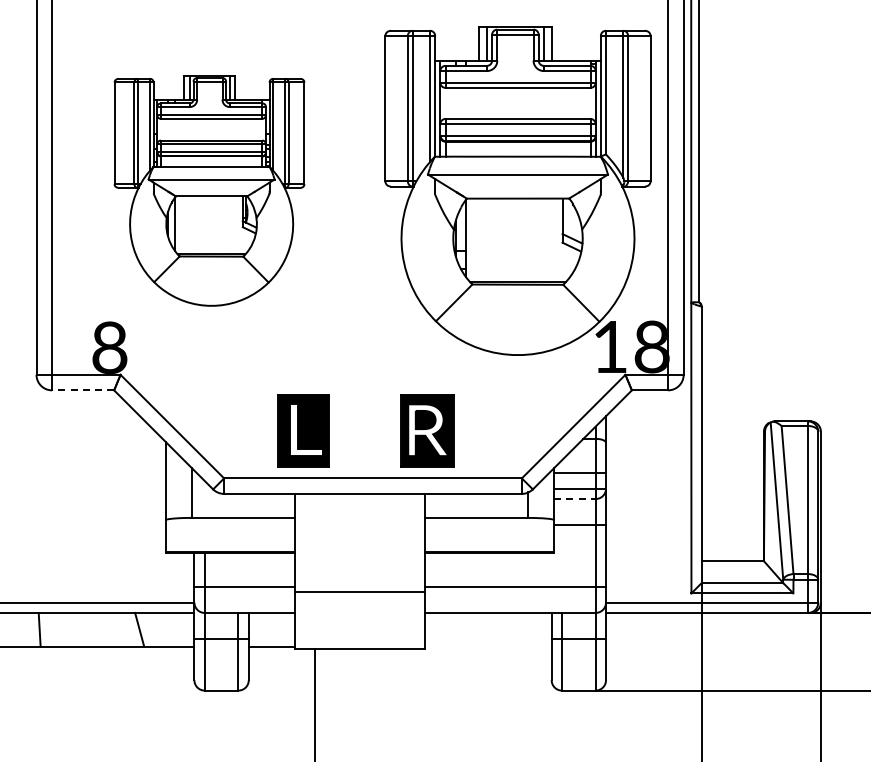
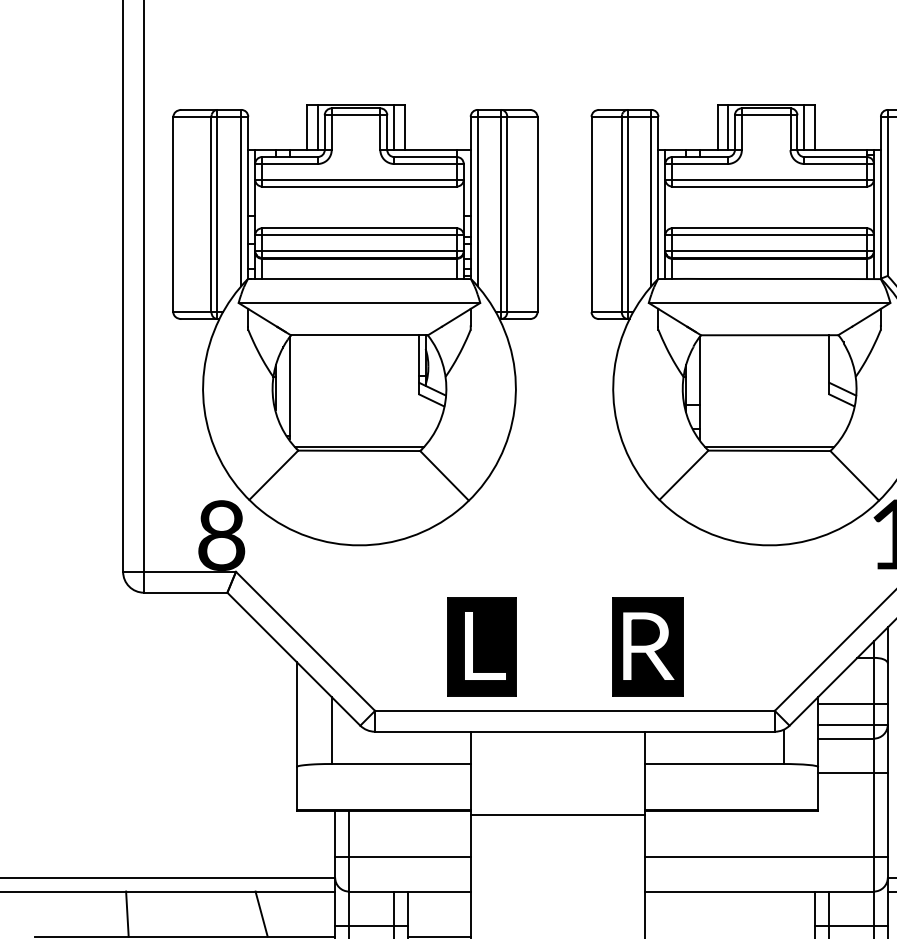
part: (209, 190) -> (355, 324), size x1.43
line: (82, 390) -> (184, 592), dashed -> solid
line: (574, 499) -> (845, 739), dashed -> solid
line: (359, 591) -> (556, 814), moved

